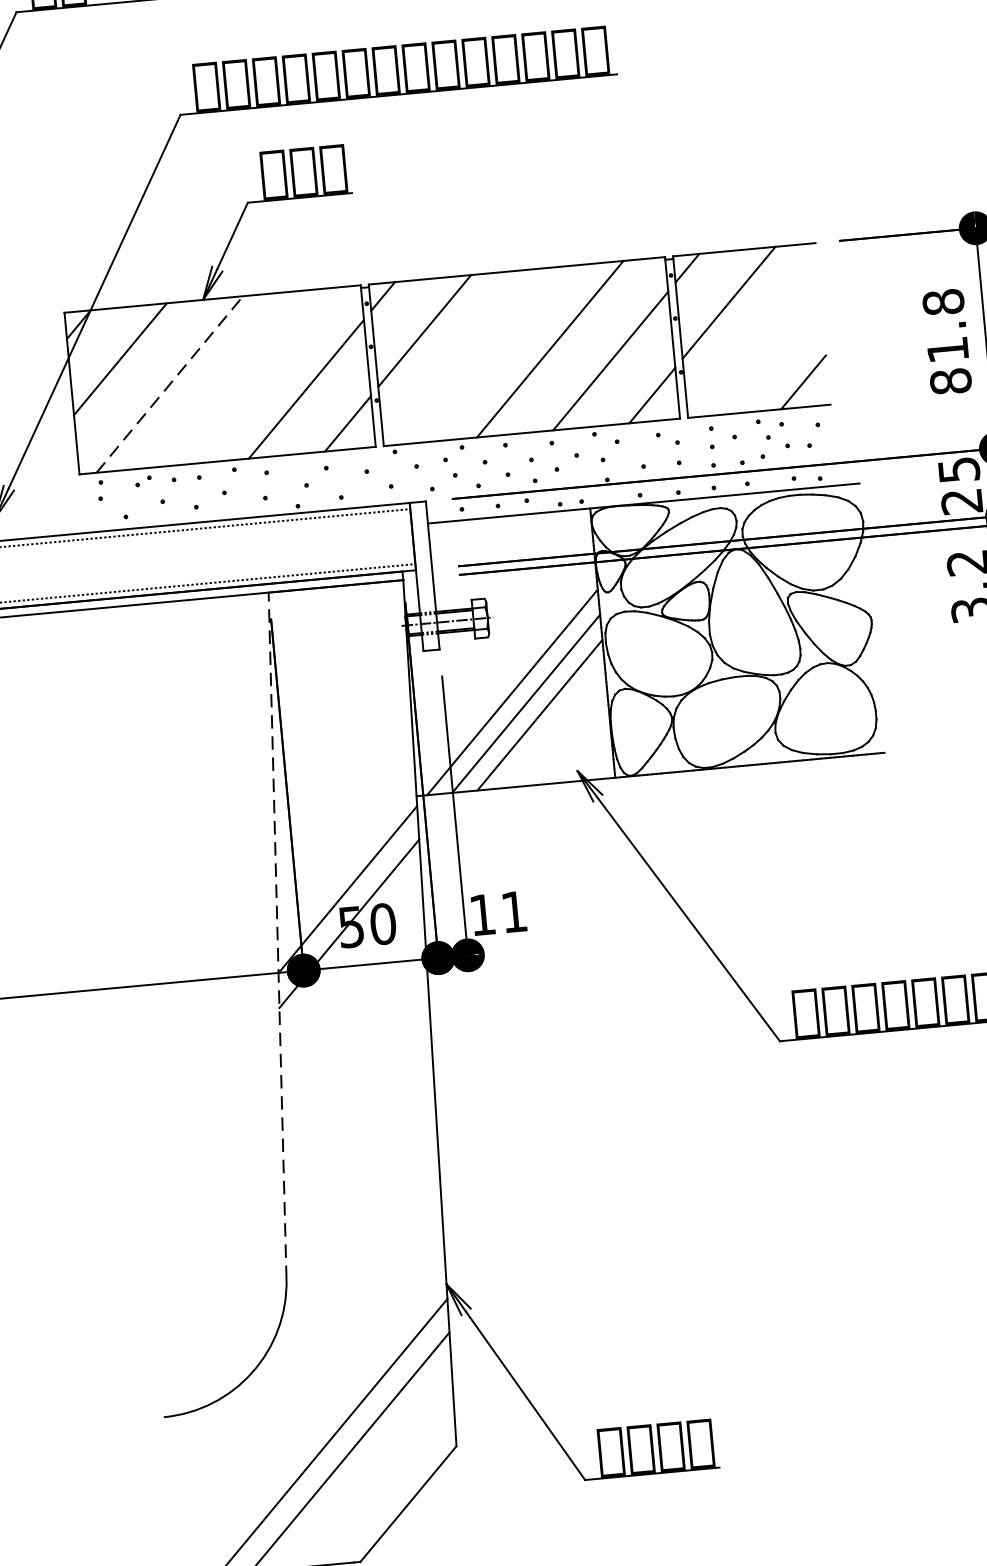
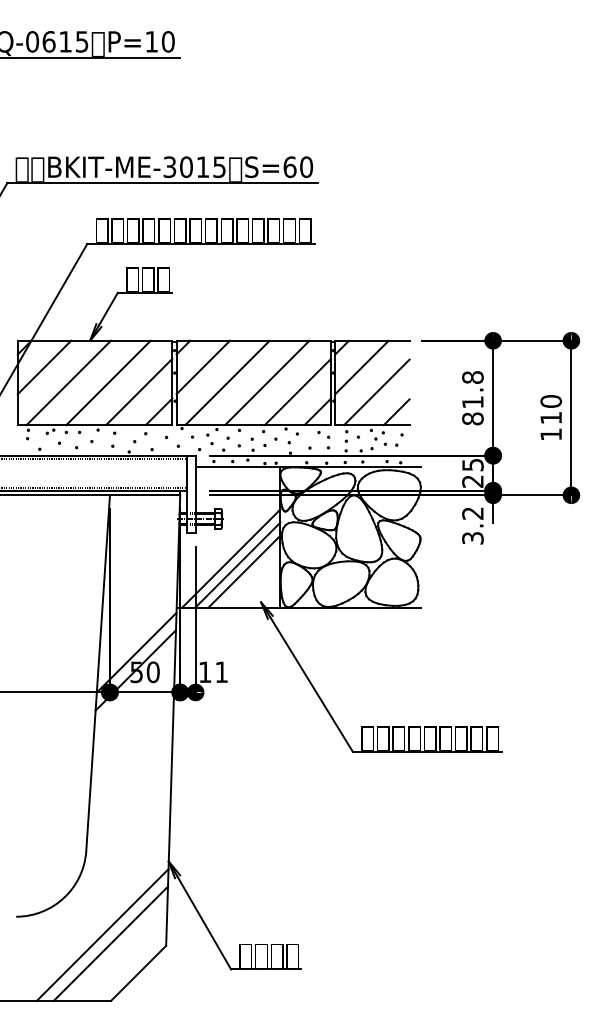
line: (761, 348) -> (376, 392), added
line: (473, 355) -> (227, 382), added
line: (245, 376) -> (108, 382), added
line: (169, 383) -> (68, 382), dashed -> solid
line: (278, 934) -> (98, 672), dashed -> solid

